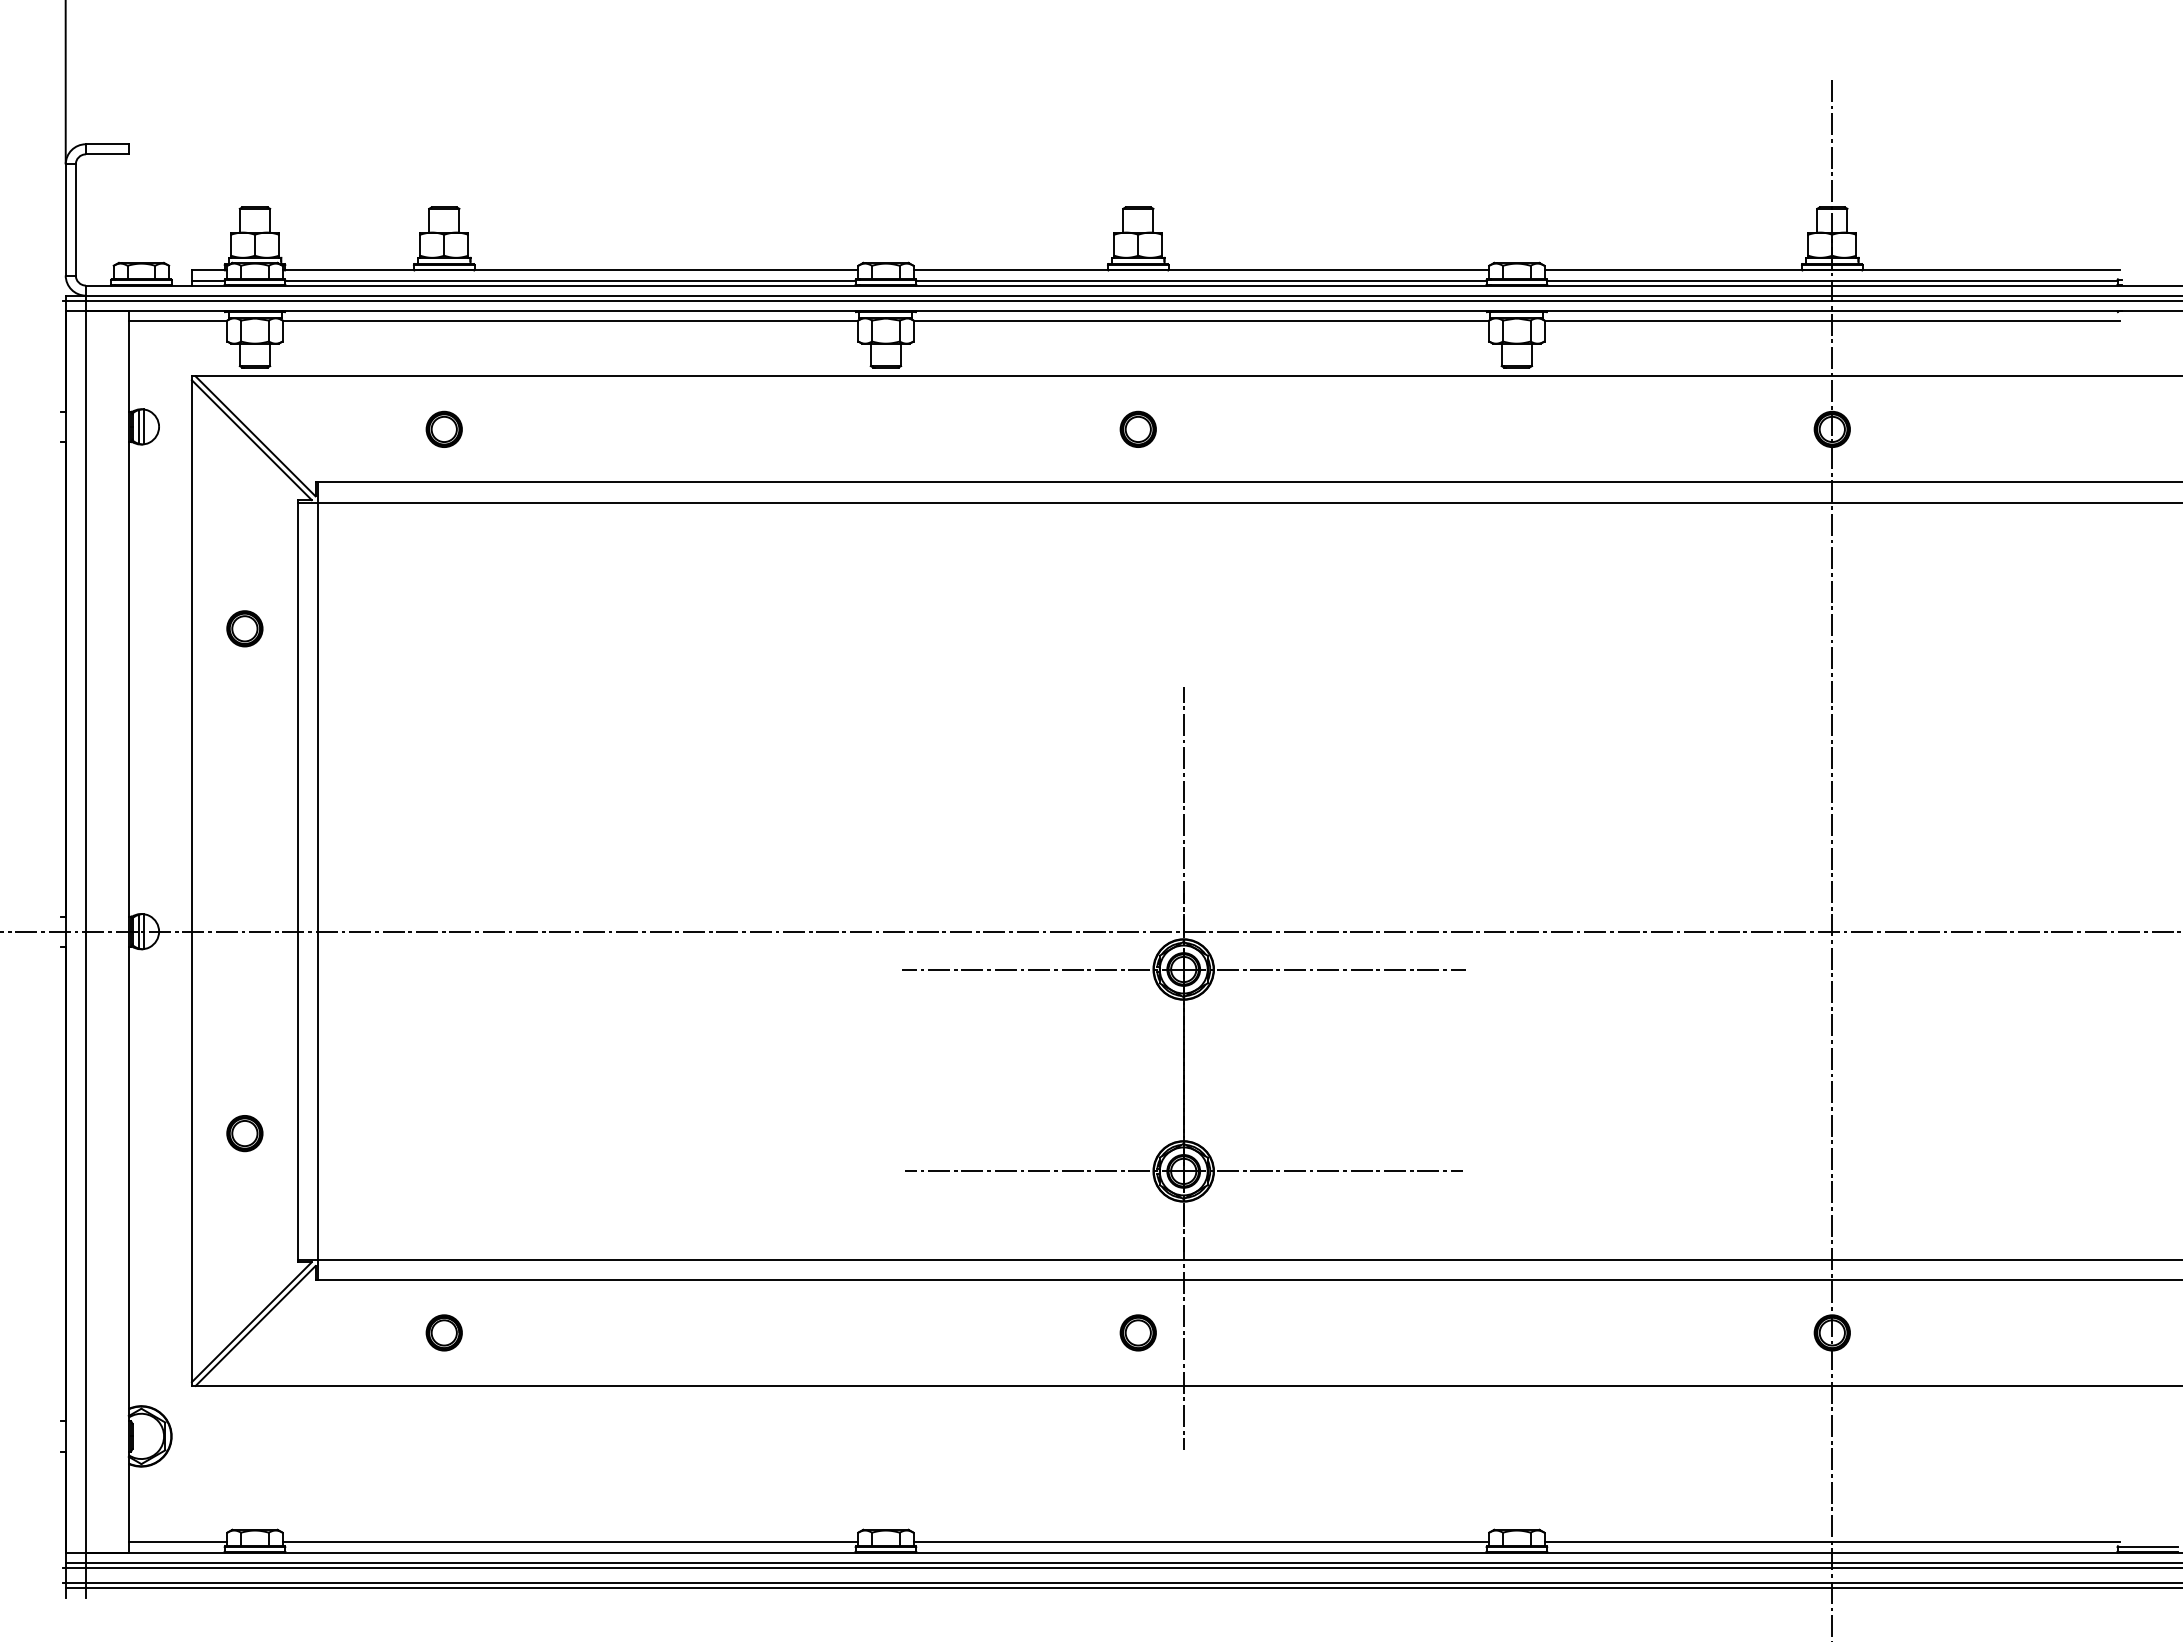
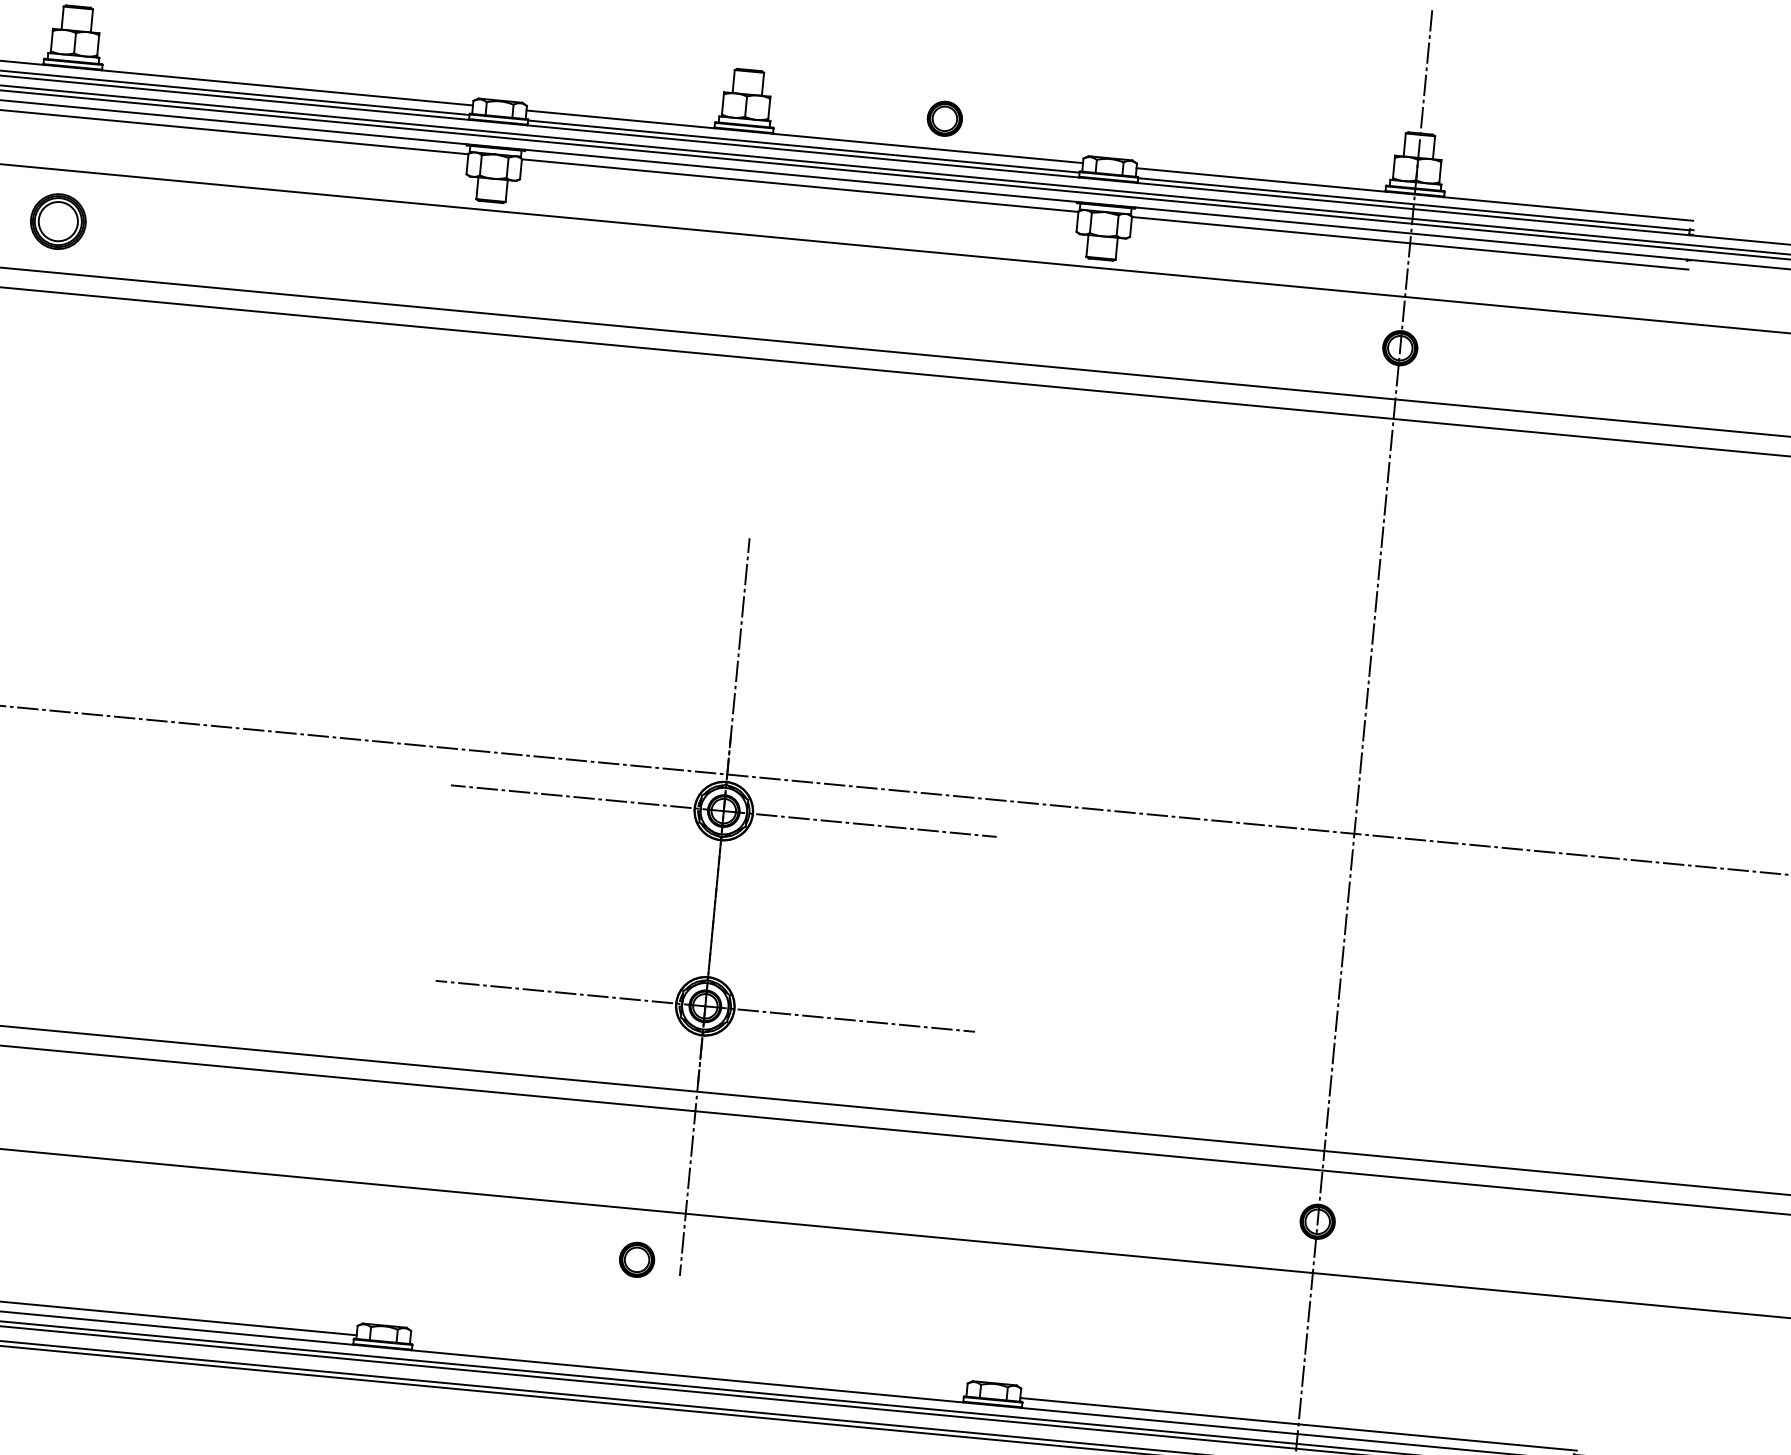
part: (443, 428) -> (57, 220), size x1.6
part: (1137, 428) -> (944, 117), moved
part: (1137, 1332) -> (636, 1259), moved
line: (1201, 1542) -> (688, 1366), removed

